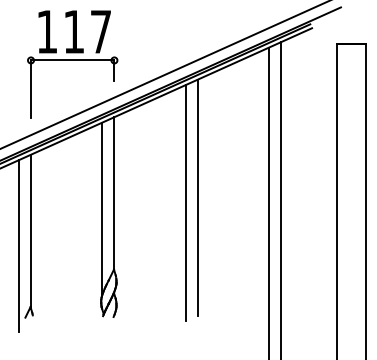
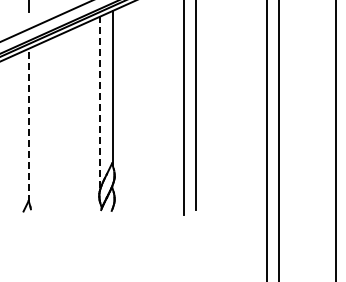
line: (102, 208) -> (100, 102), solid -> dashed
line: (31, 231) -> (29, 125), solid -> dashed
line: (18, 245) -> (16, 139), removed

